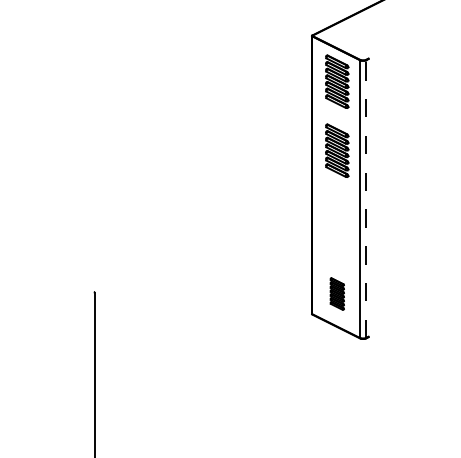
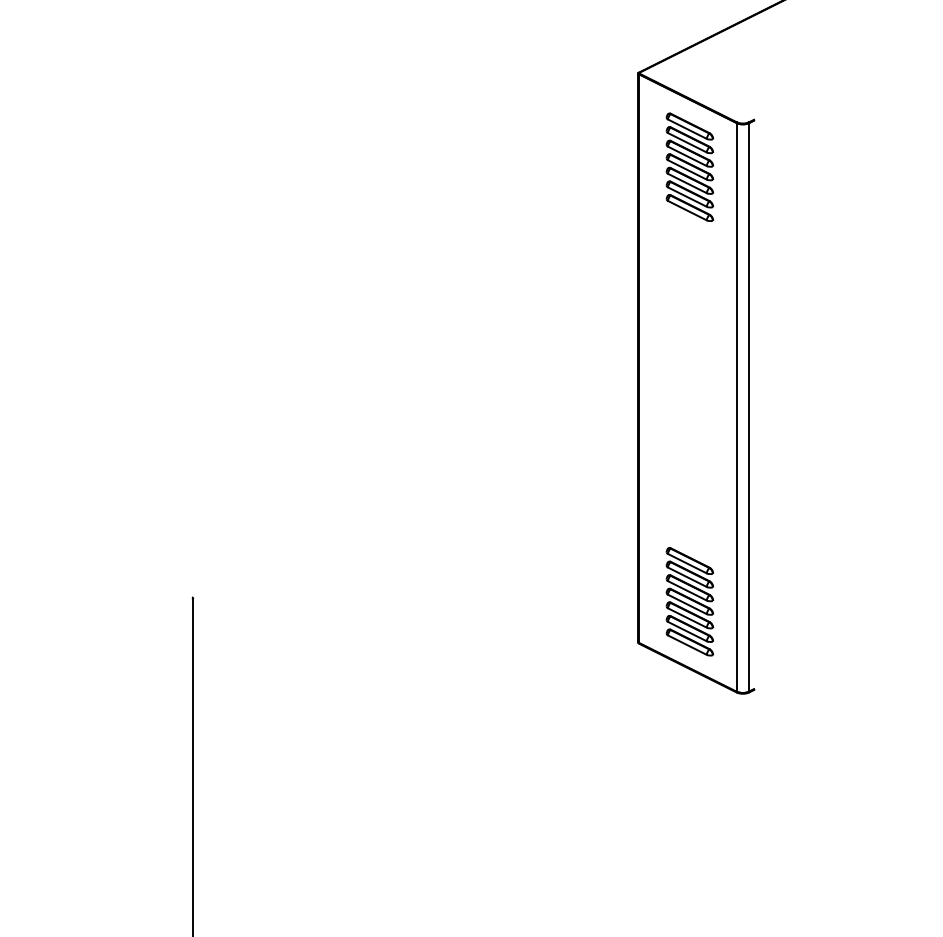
part: (337, 150) -> (690, 307), removed
line: (366, 199) -> (749, 408), dashed -> solid
part: (337, 293) -> (690, 600), size x1.67

